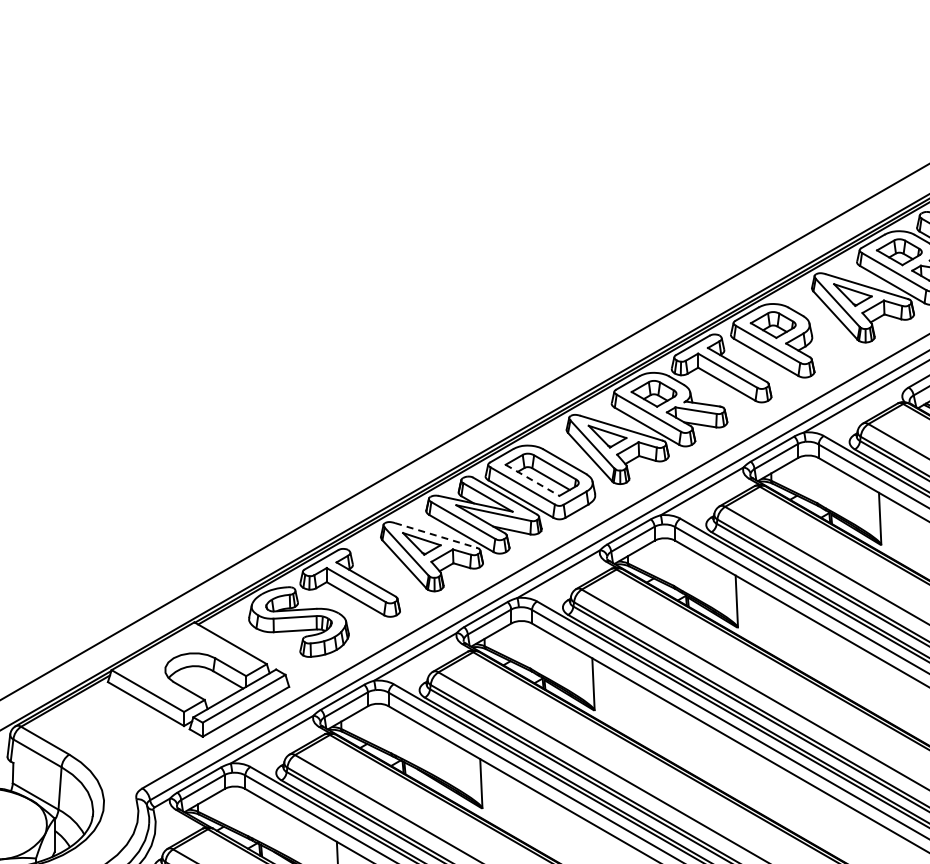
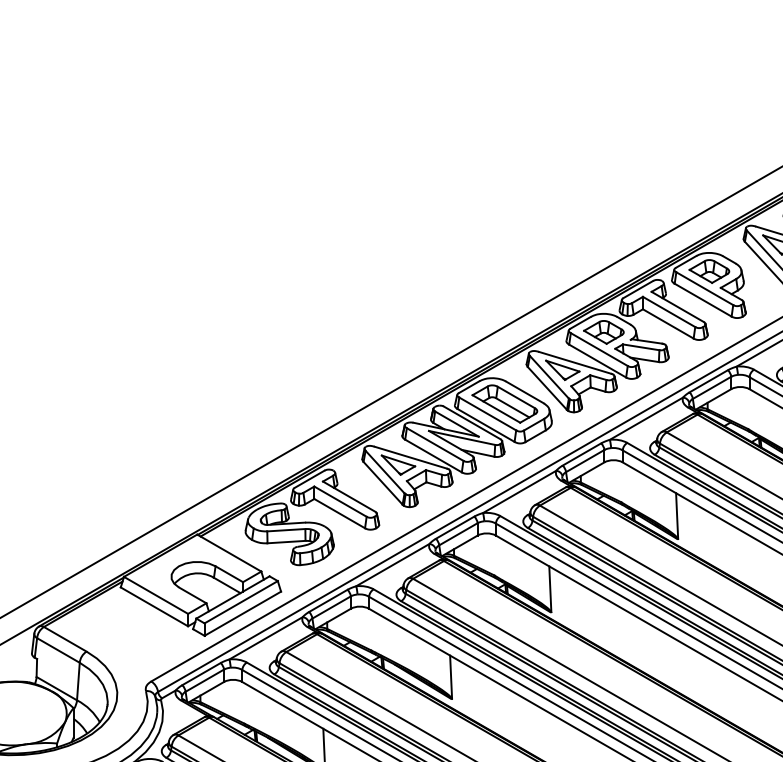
line: (532, 480) -> (496, 409), dashed -> solid
line: (436, 535) -> (411, 457), dashed -> solid

